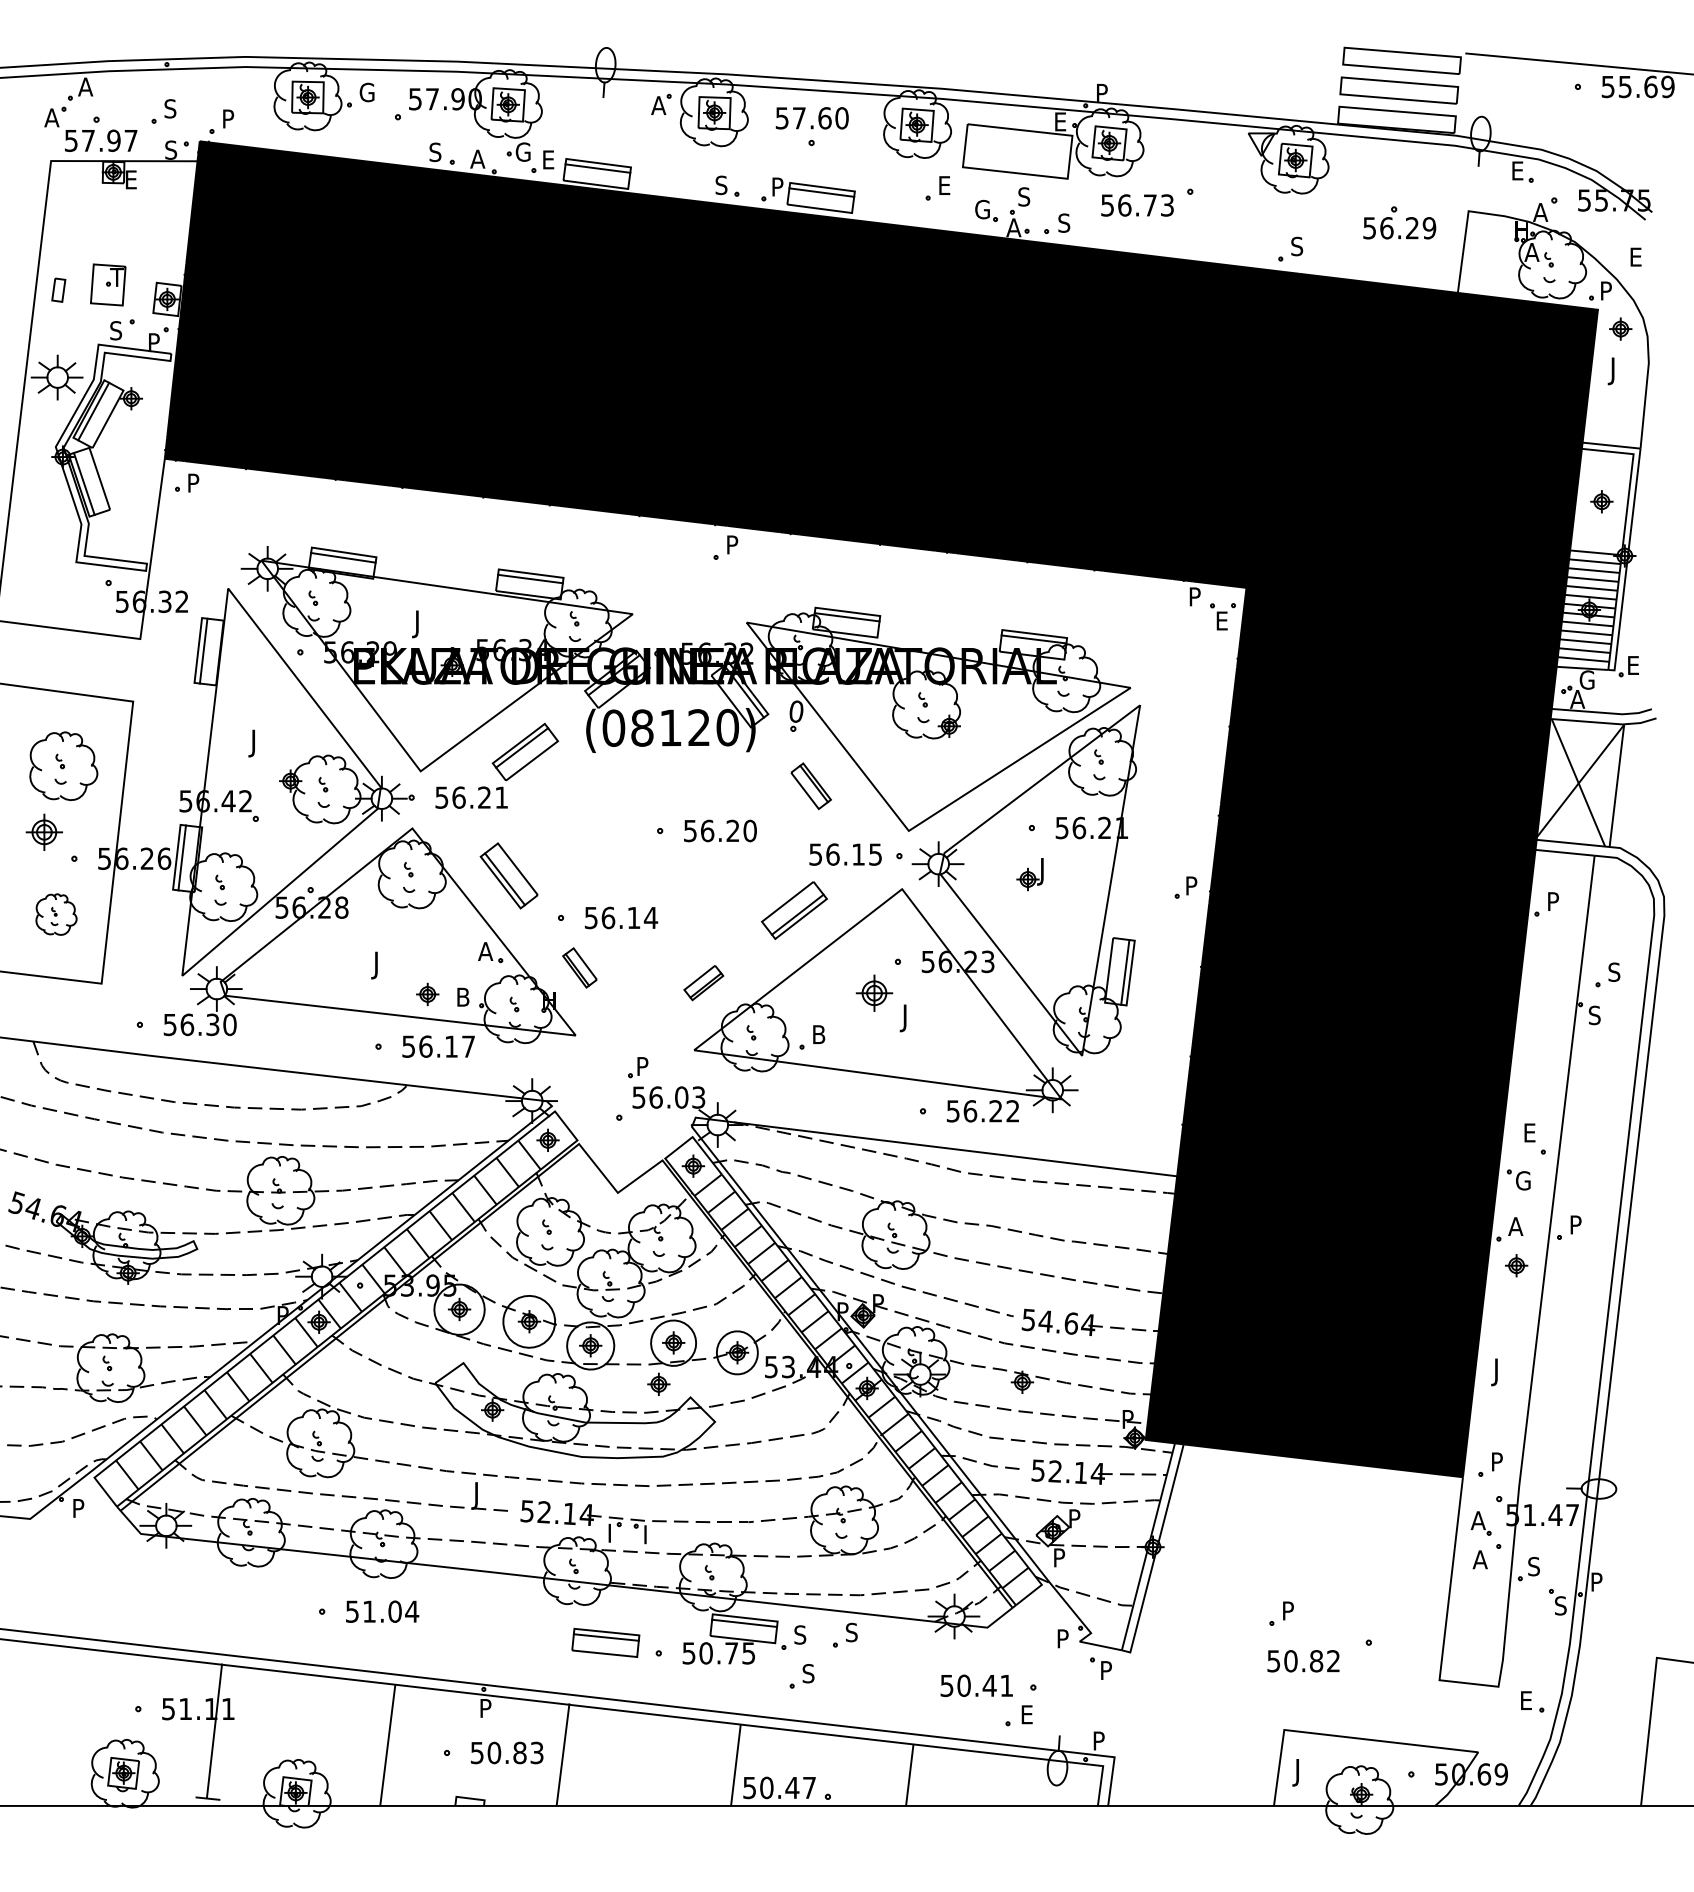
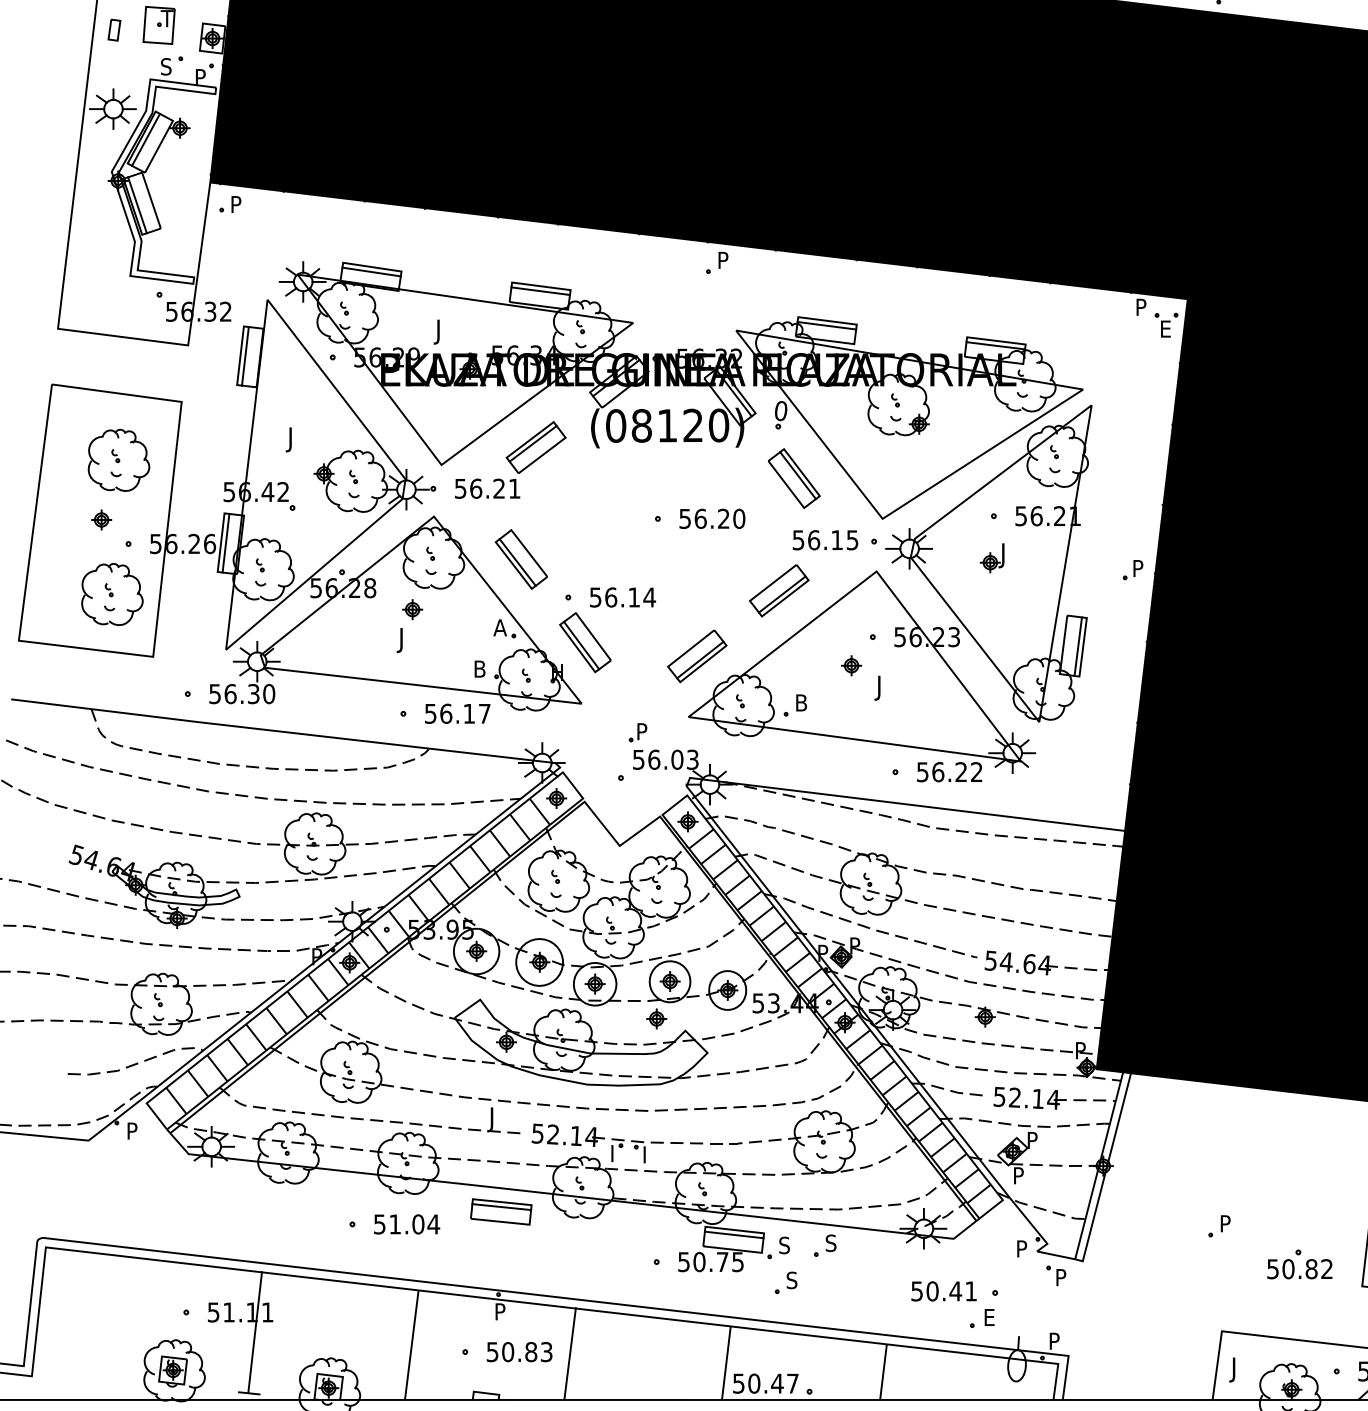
part: (811, 785) -> (794, 477), size x1.43
part: (44, 831) -> (101, 519), size x0.62
part: (56, 914) -> (112, 594), size x1.67
part: (579, 967) -> (585, 642), size x1.67
part: (703, 982) -> (697, 655), size x1.67
part: (874, 993) -> (851, 665), size x0.62
part: (427, 994) -> (412, 609), moved
part: (605, 1642) -> (500, 1211), moved
text: (1303, 1661) -> (1299, 1269), moved

